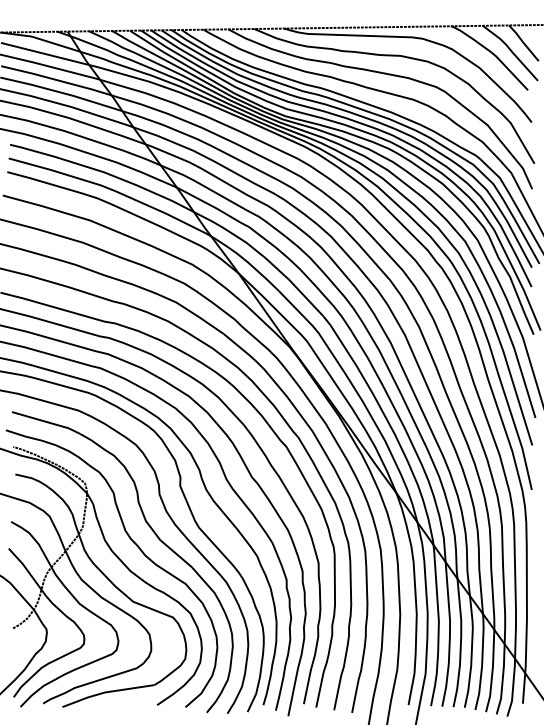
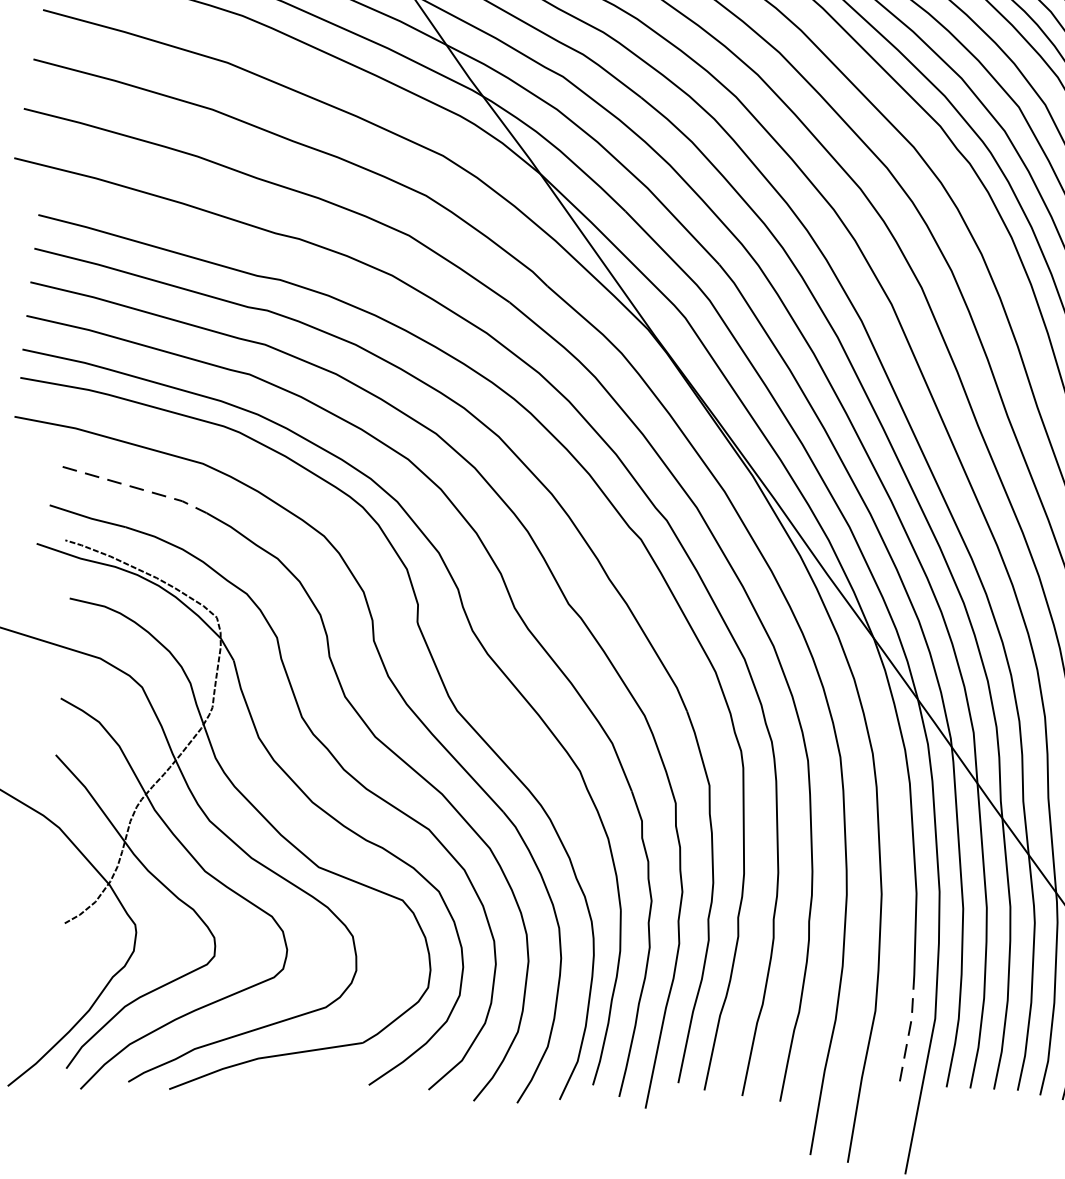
line: (47, 422) -> (137, 488), solid -> dashed
line: (413, 679) -> (909, 1031), solid -> dashed

